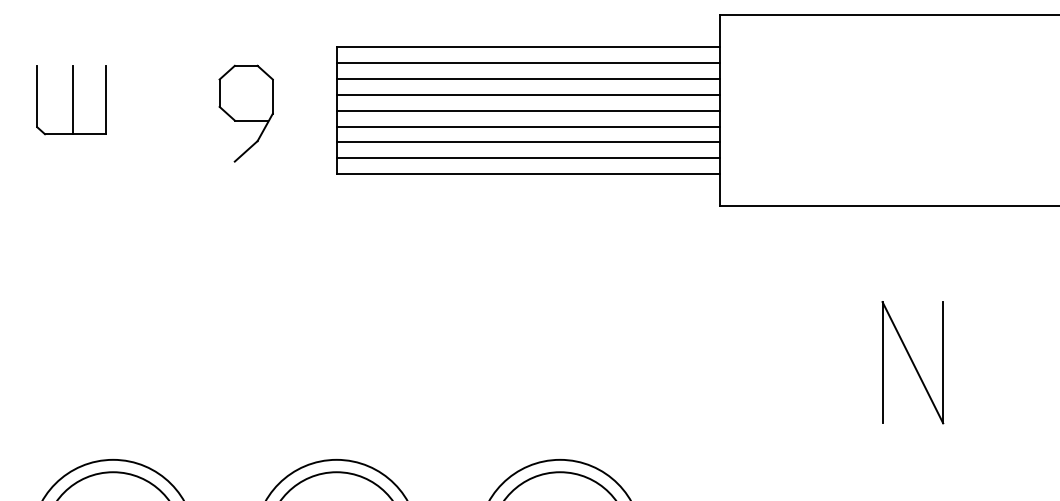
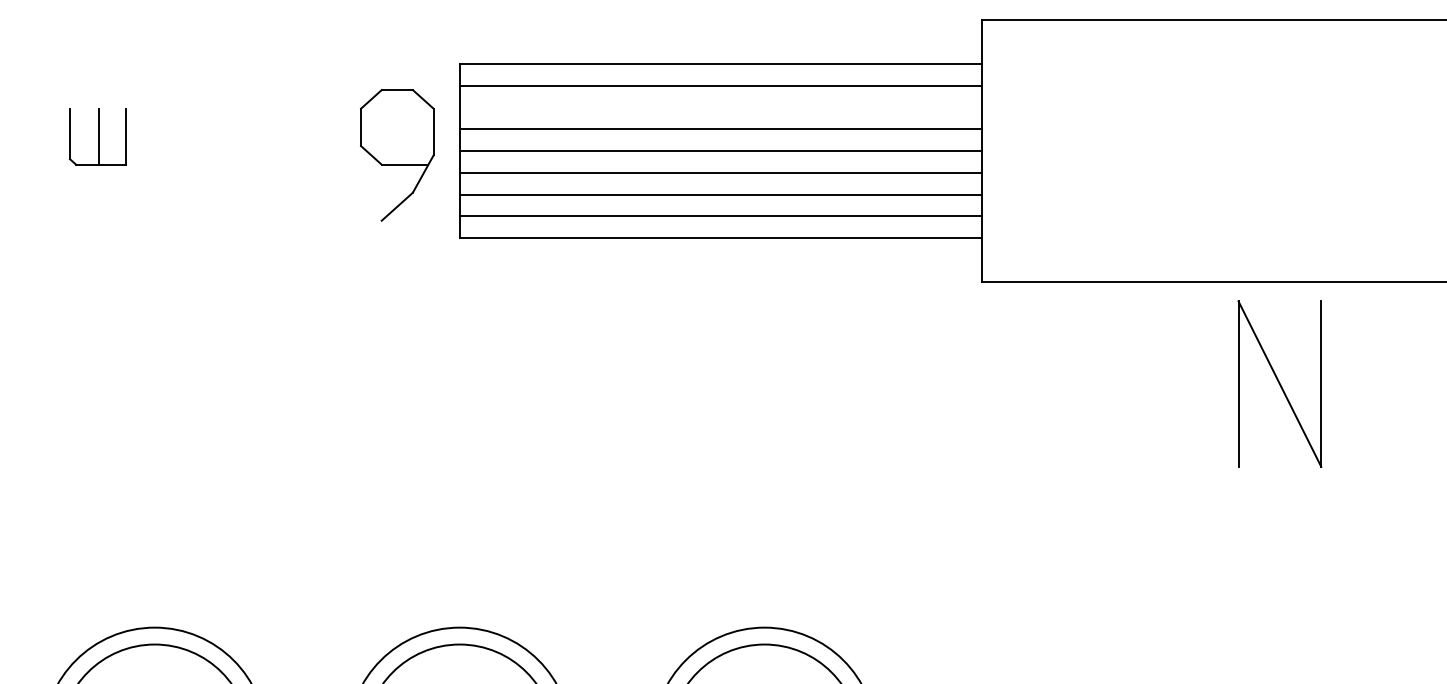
line: (527, 78) -> (720, 107), removed
part: (71, 99) -> (97, 136), size x0.6
part: (246, 113) -> (397, 155), moved
part: (912, 362) -> (1279, 383), moved

